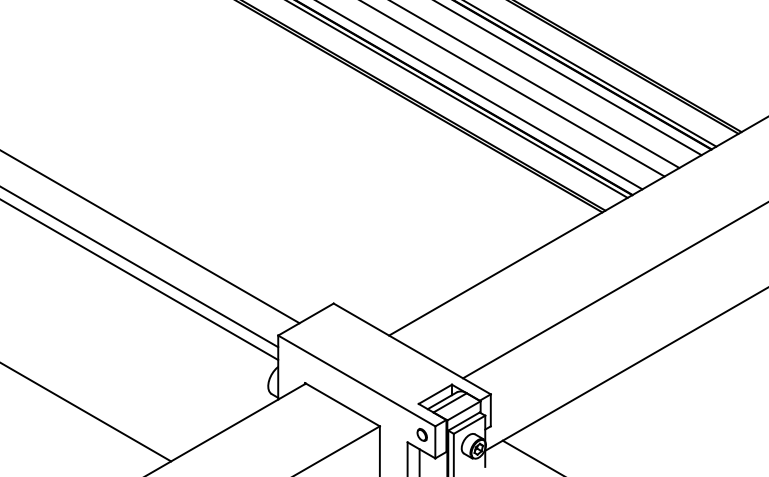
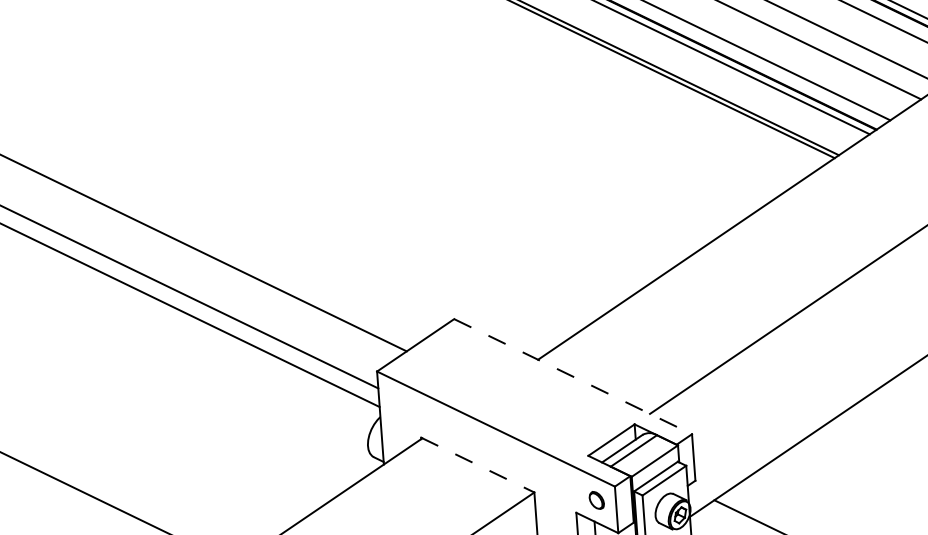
line: (412, 348) -> (573, 375), solid -> dashed
line: (342, 404) -> (477, 464), solid -> dashed

